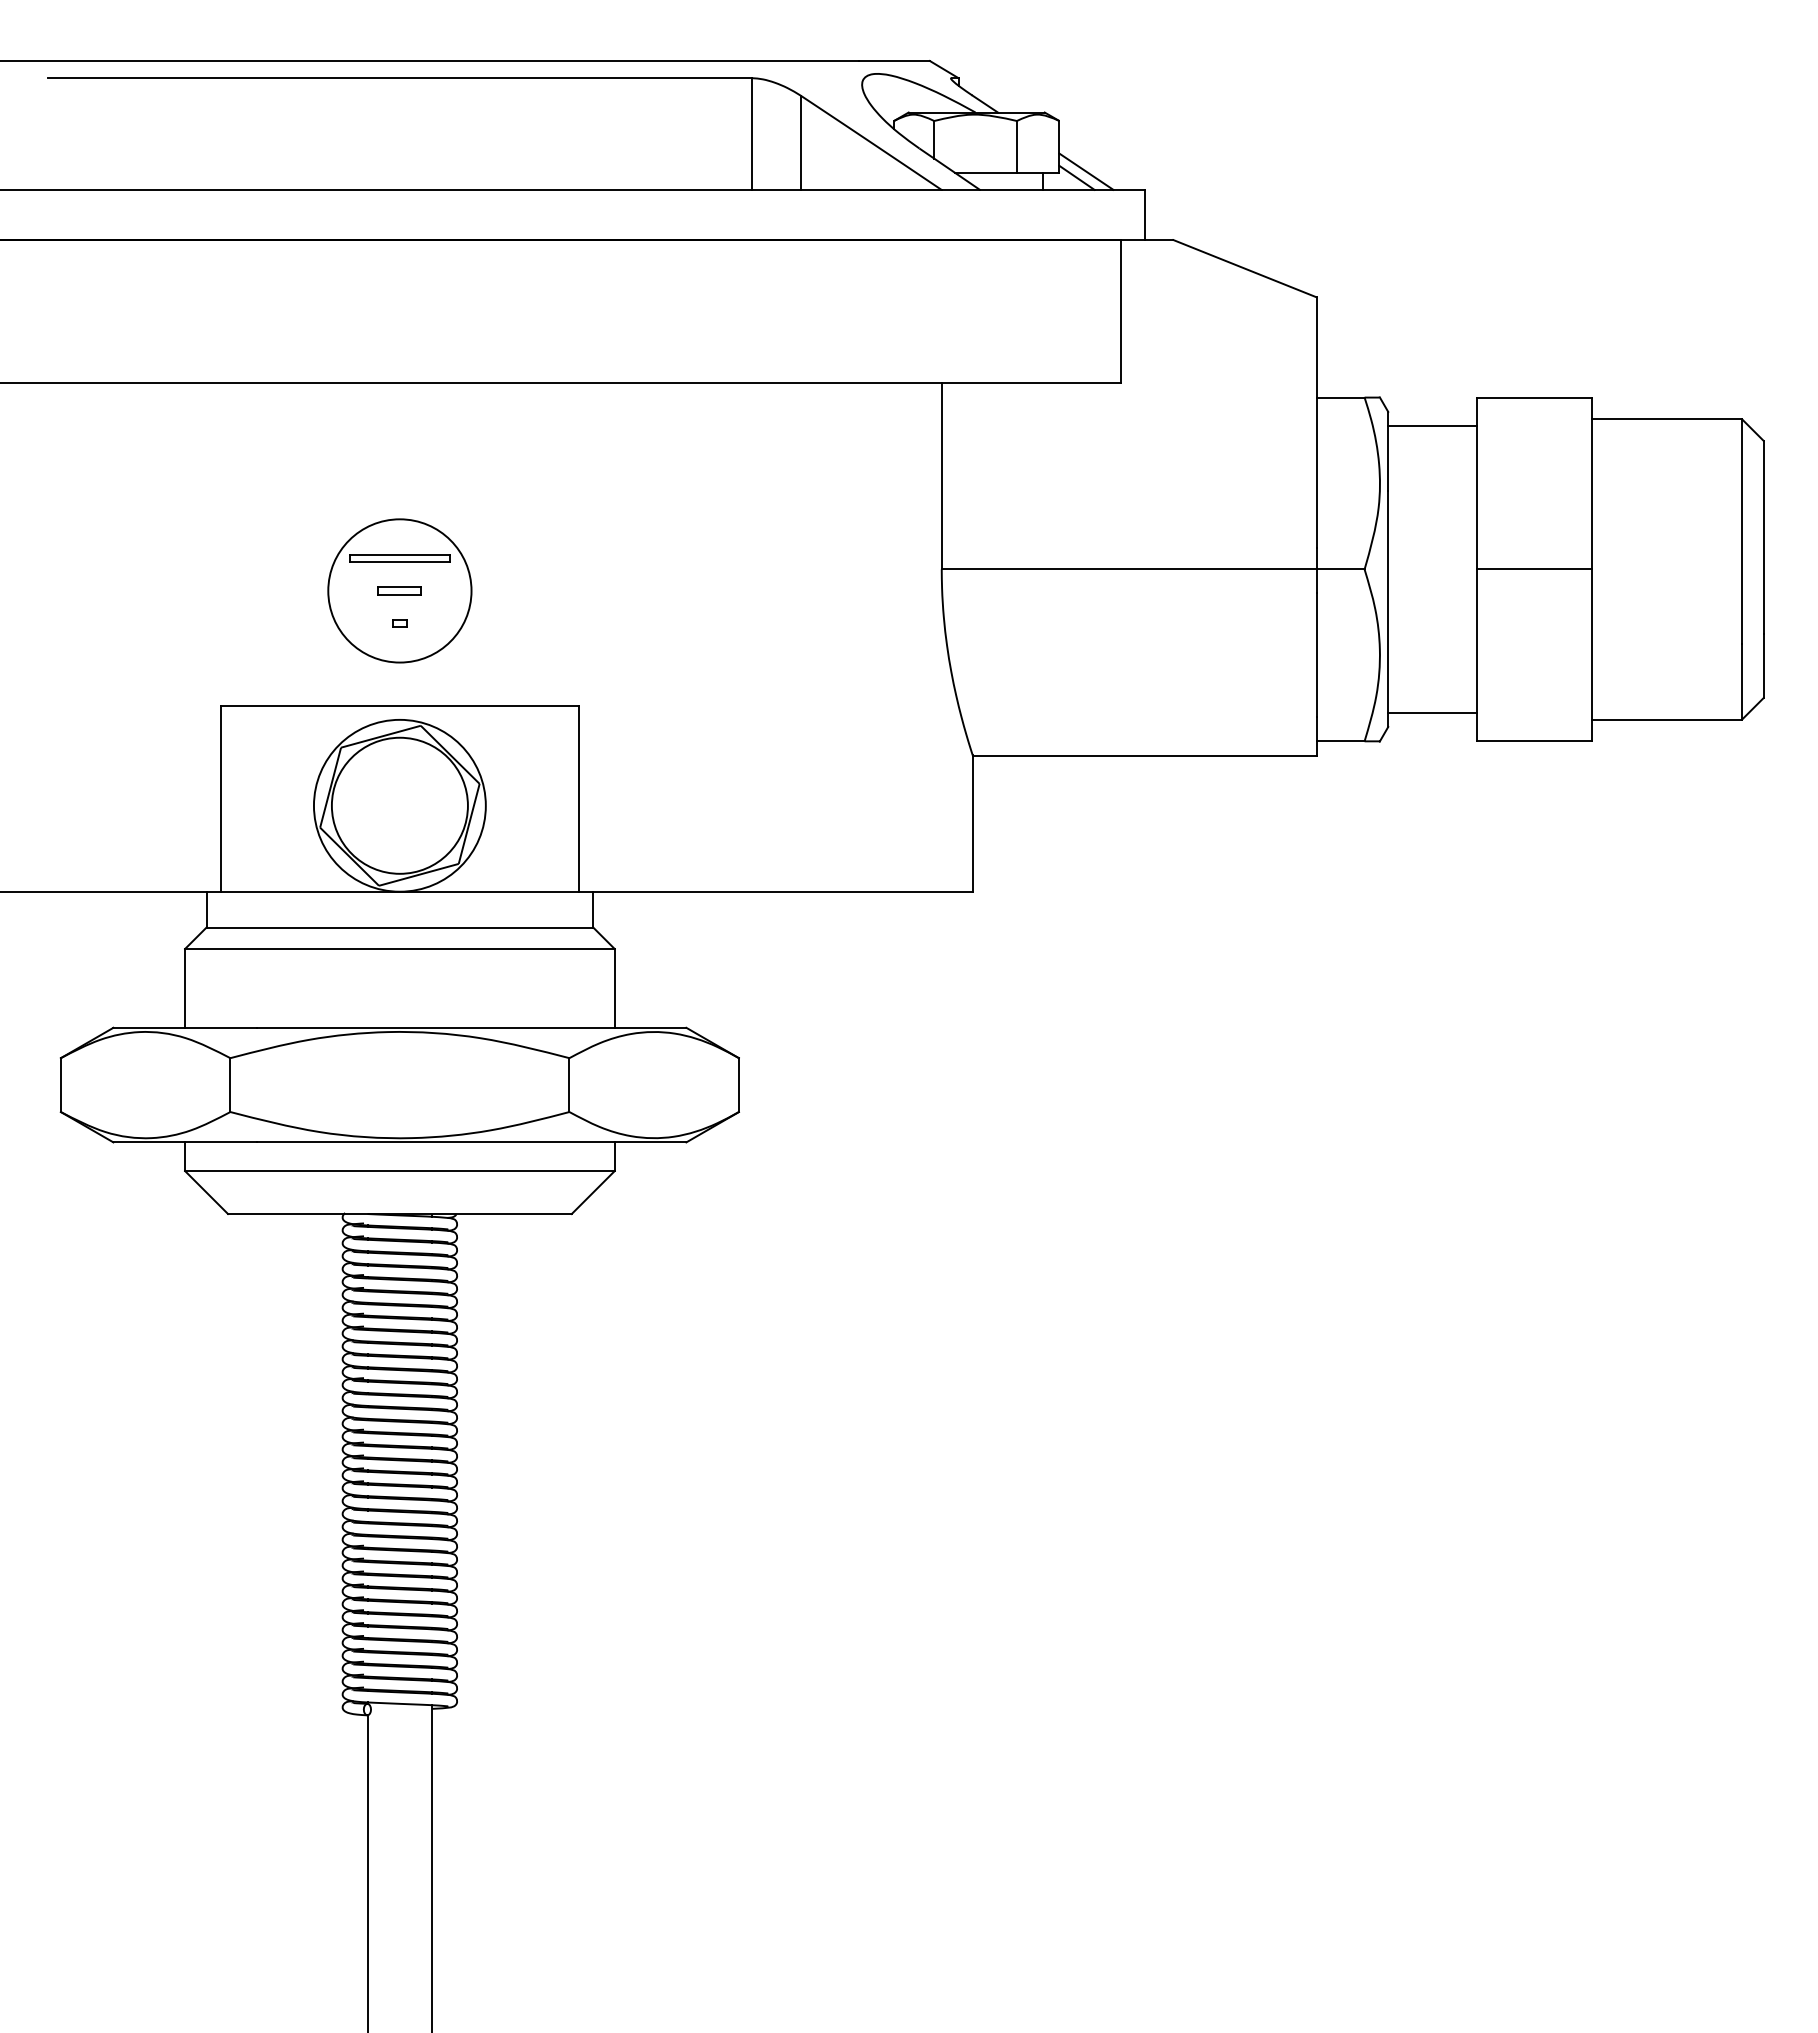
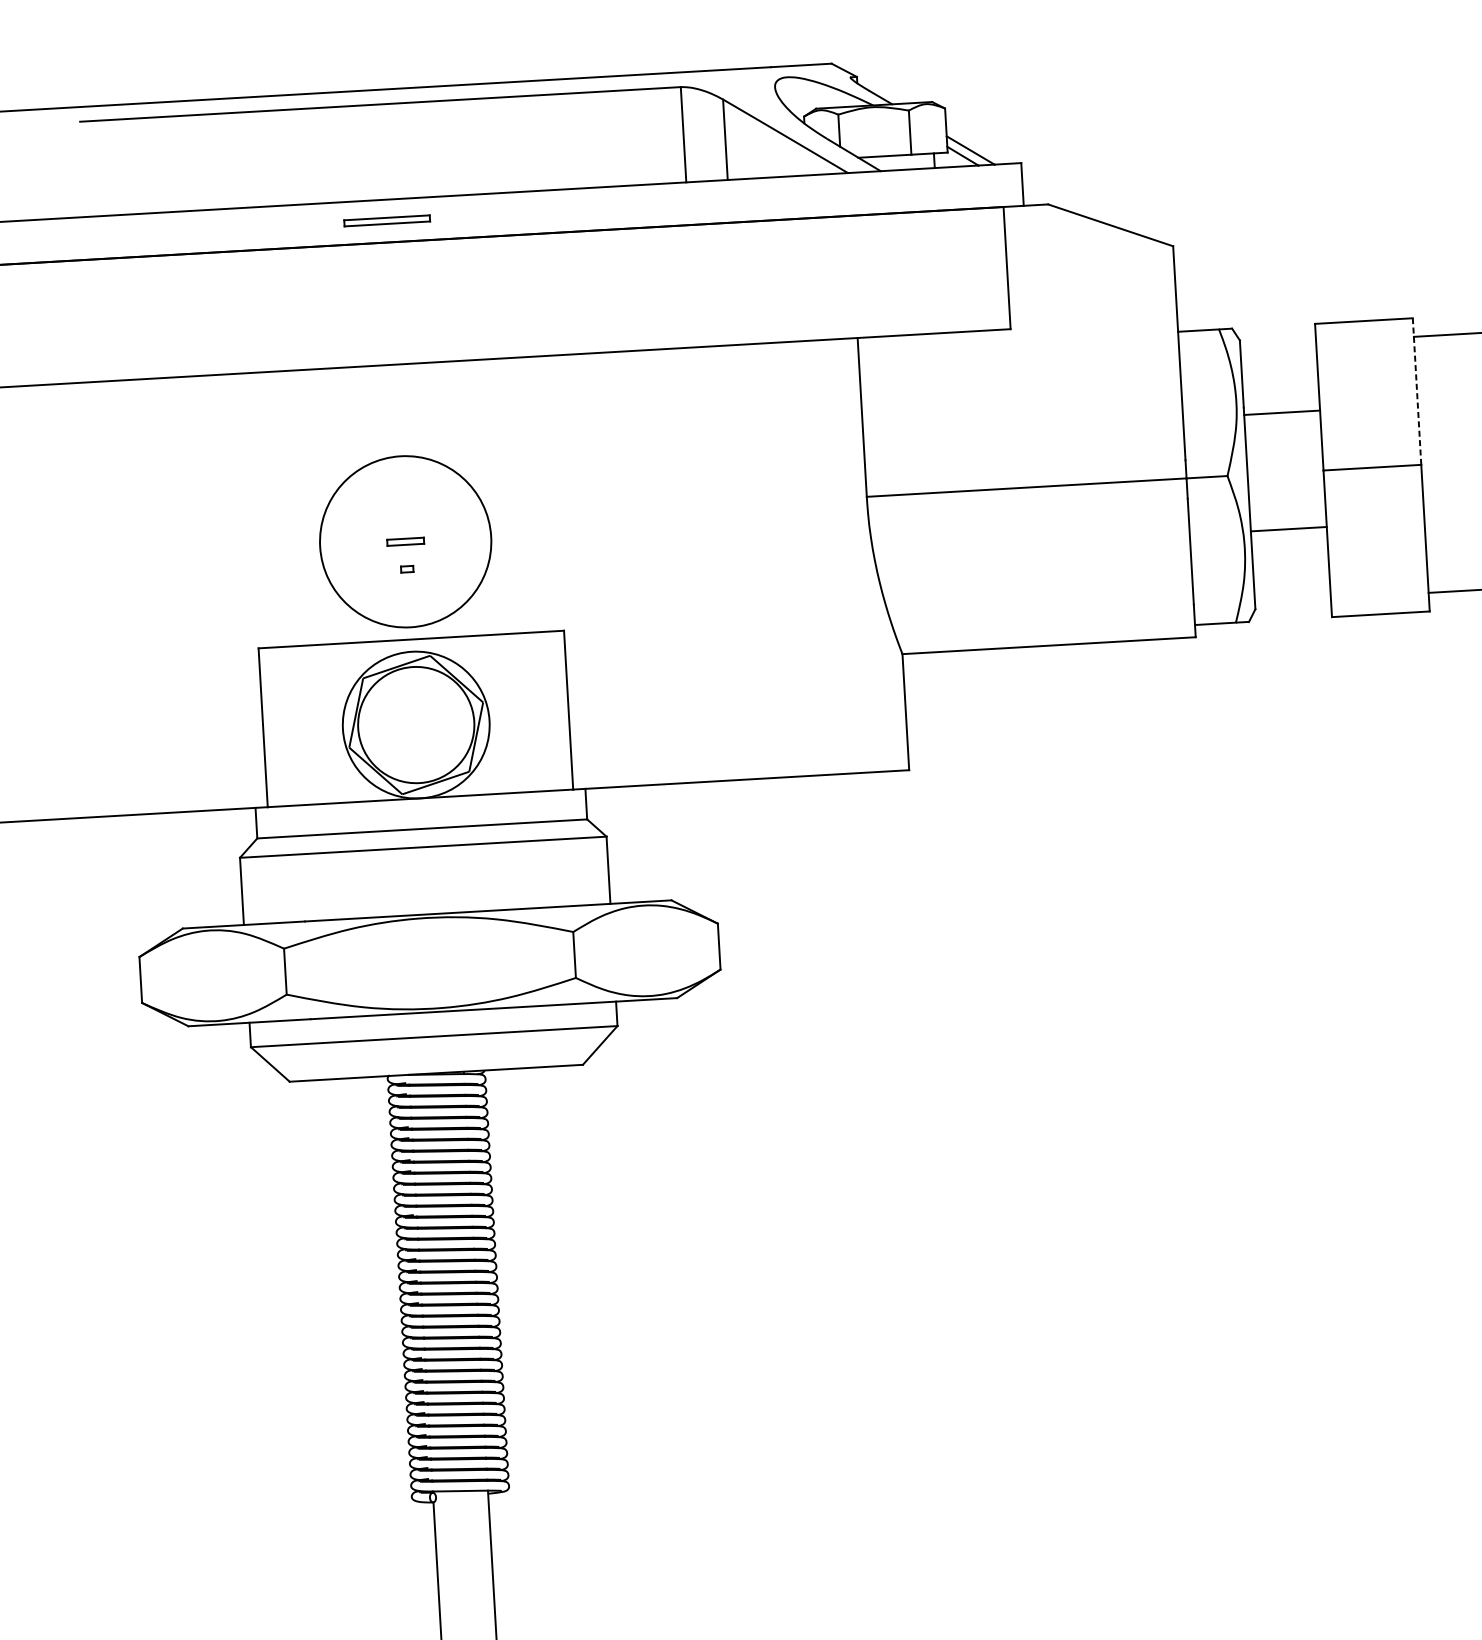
line: (1432, 426) -> (1281, 413), moved
line: (1591, 483) -> (1416, 391), solid -> dashed
part: (399, 558) -> (386, 220), moved
circle: (399, 590) -> (405, 541), size x1.4
line: (1432, 712) -> (1288, 529), moved

